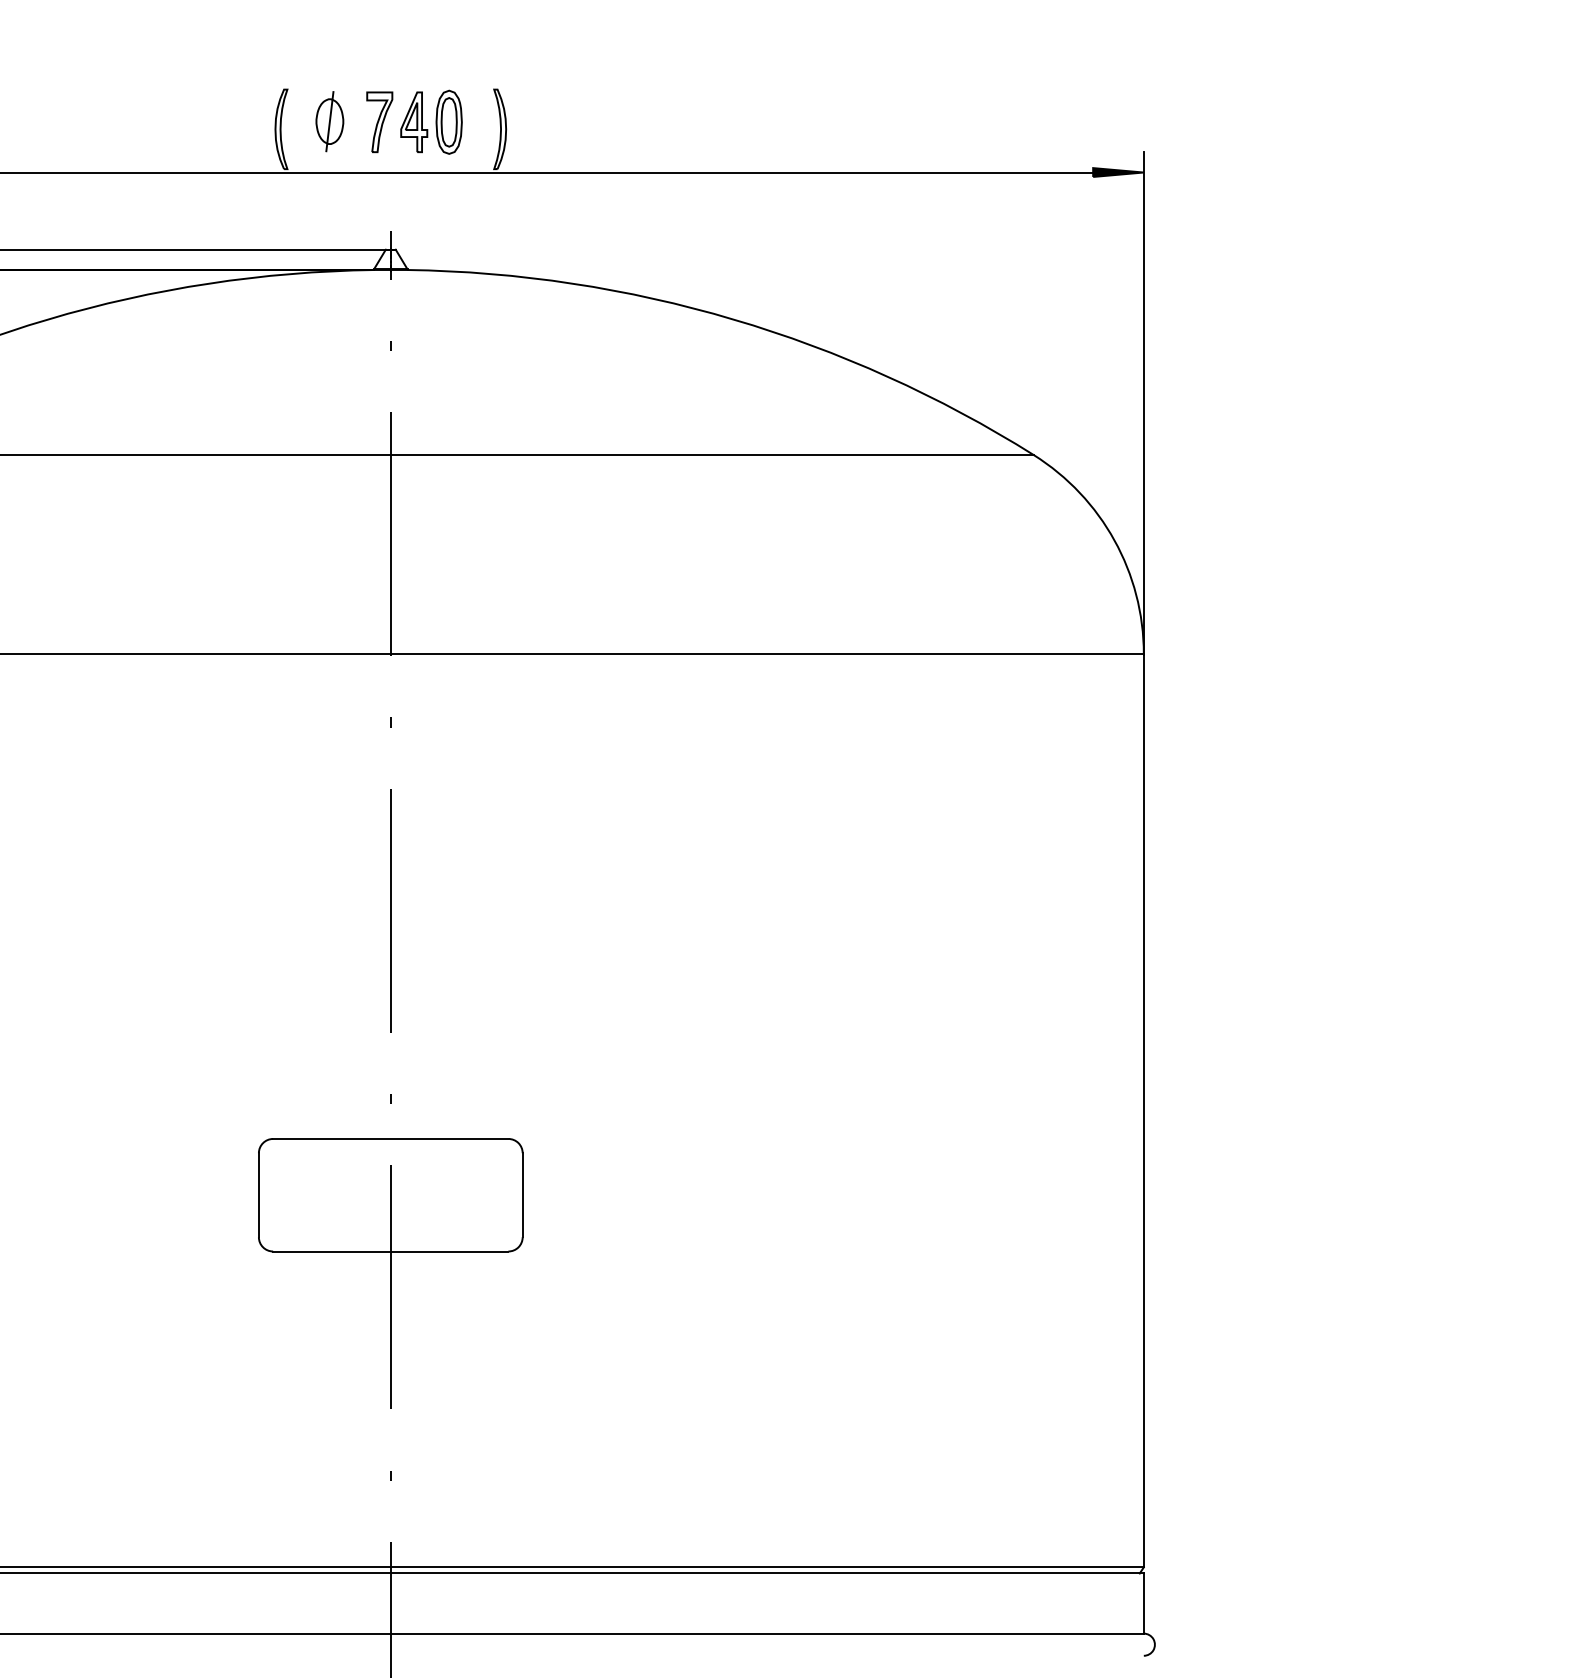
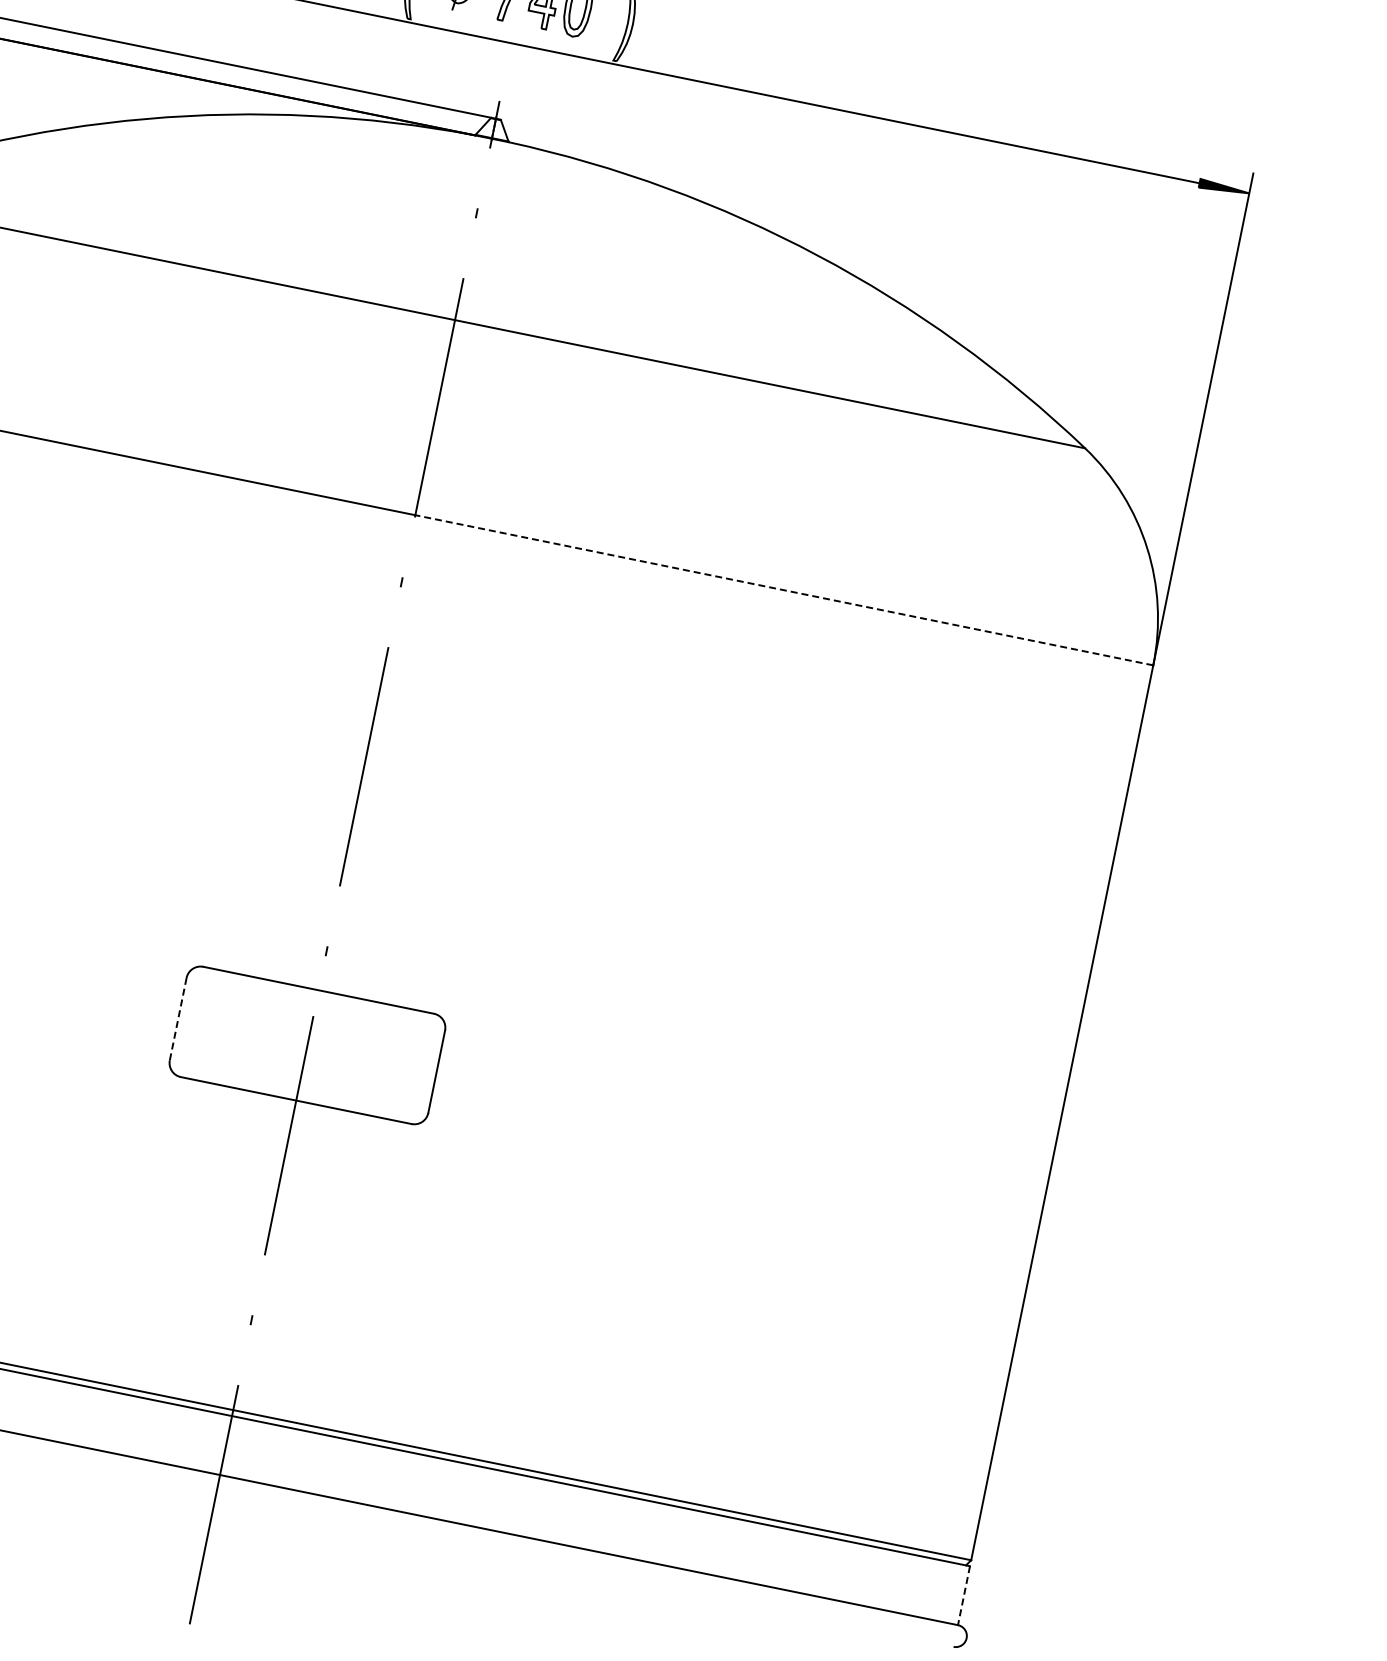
line: (767, 654) -> (784, 590), solid -> dashed
line: (258, 1195) -> (177, 1019), solid -> dashed
line: (1143, 1604) -> (963, 1596), solid -> dashed

